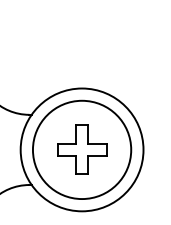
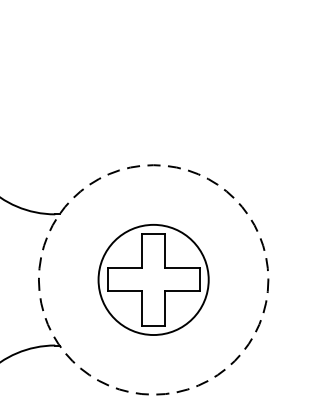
circle: (81, 149) -> (152, 279), size x0.6
circle: (81, 149) -> (152, 279), solid -> dashed

